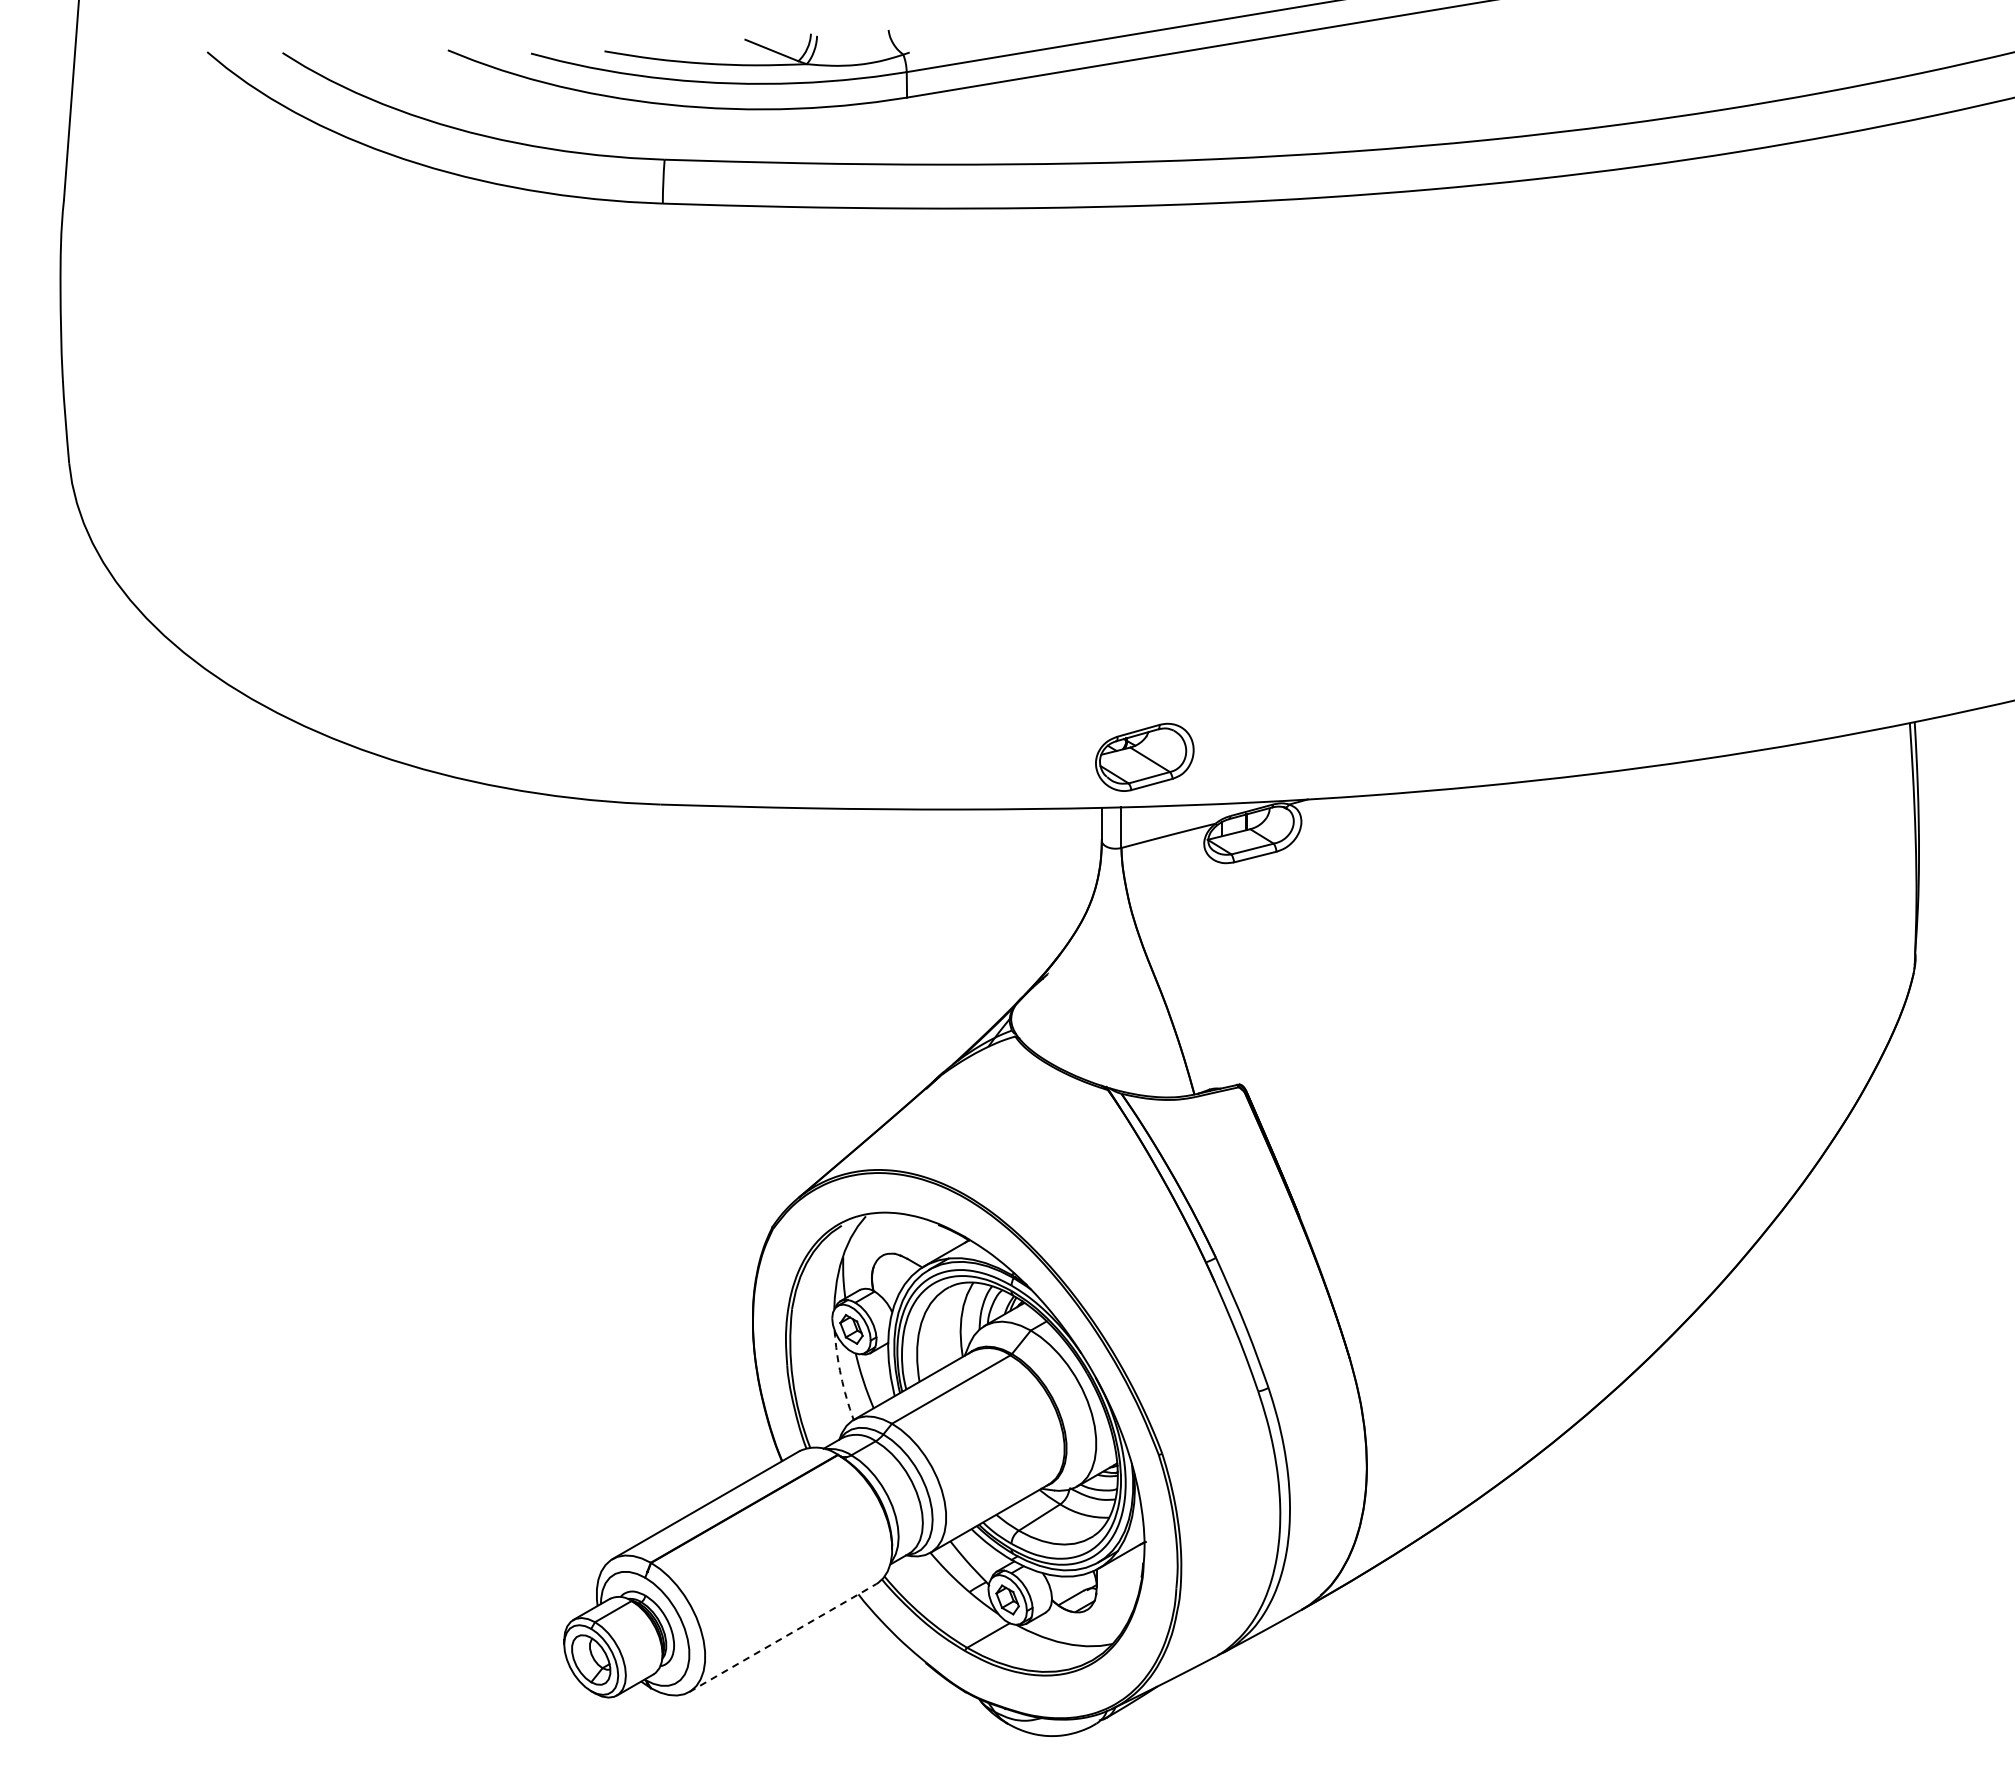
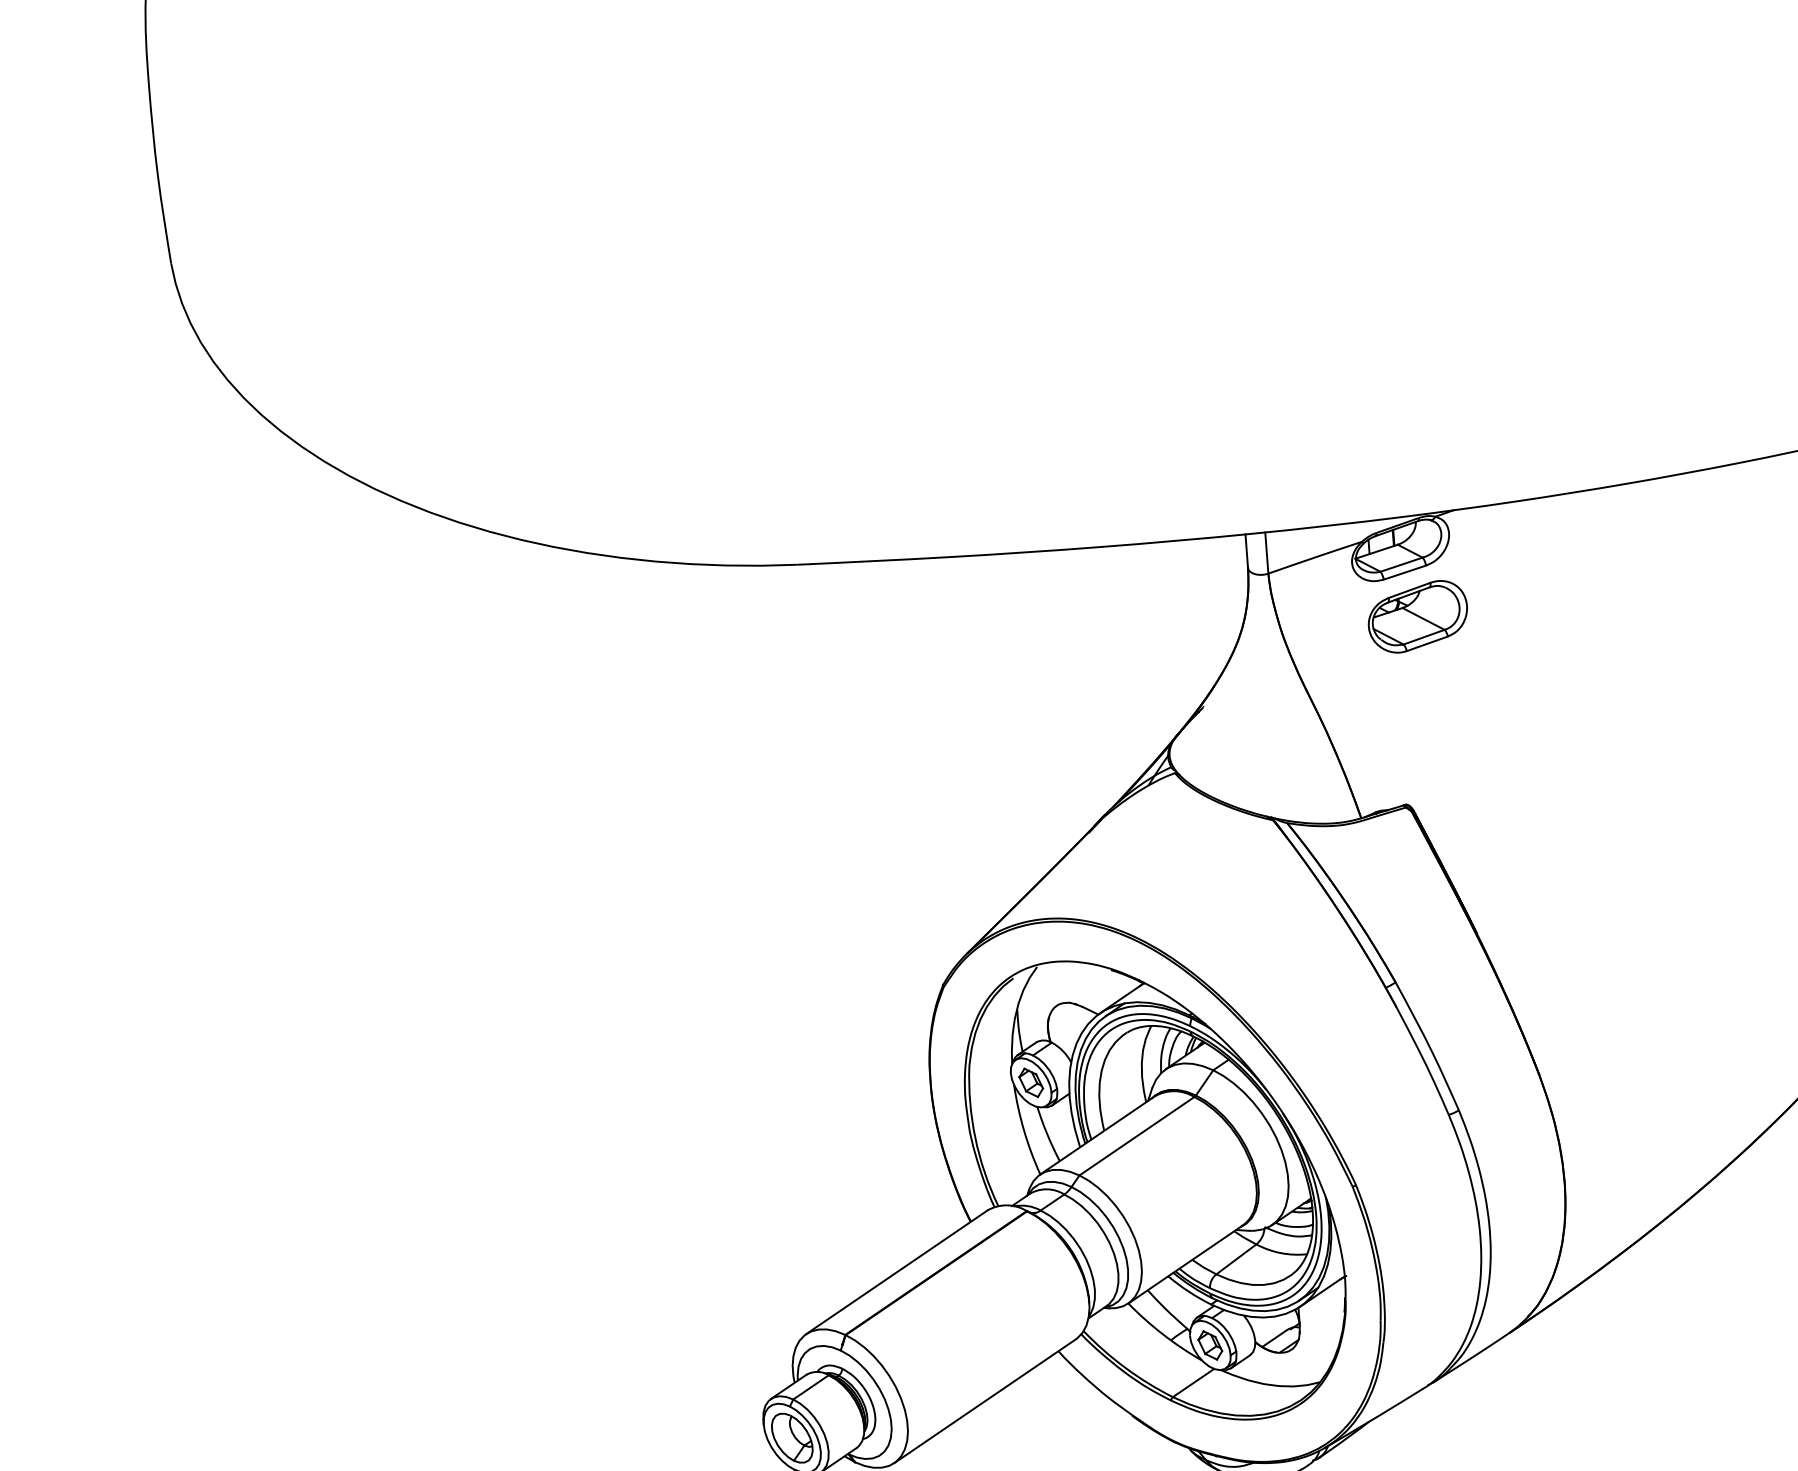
part: (1144, 756) -> (1417, 616), moved
arc: (841, 1375) -> (1024, 1130), dashed -> solid
line: (782, 1638) -> (984, 1401), dashed -> solid

